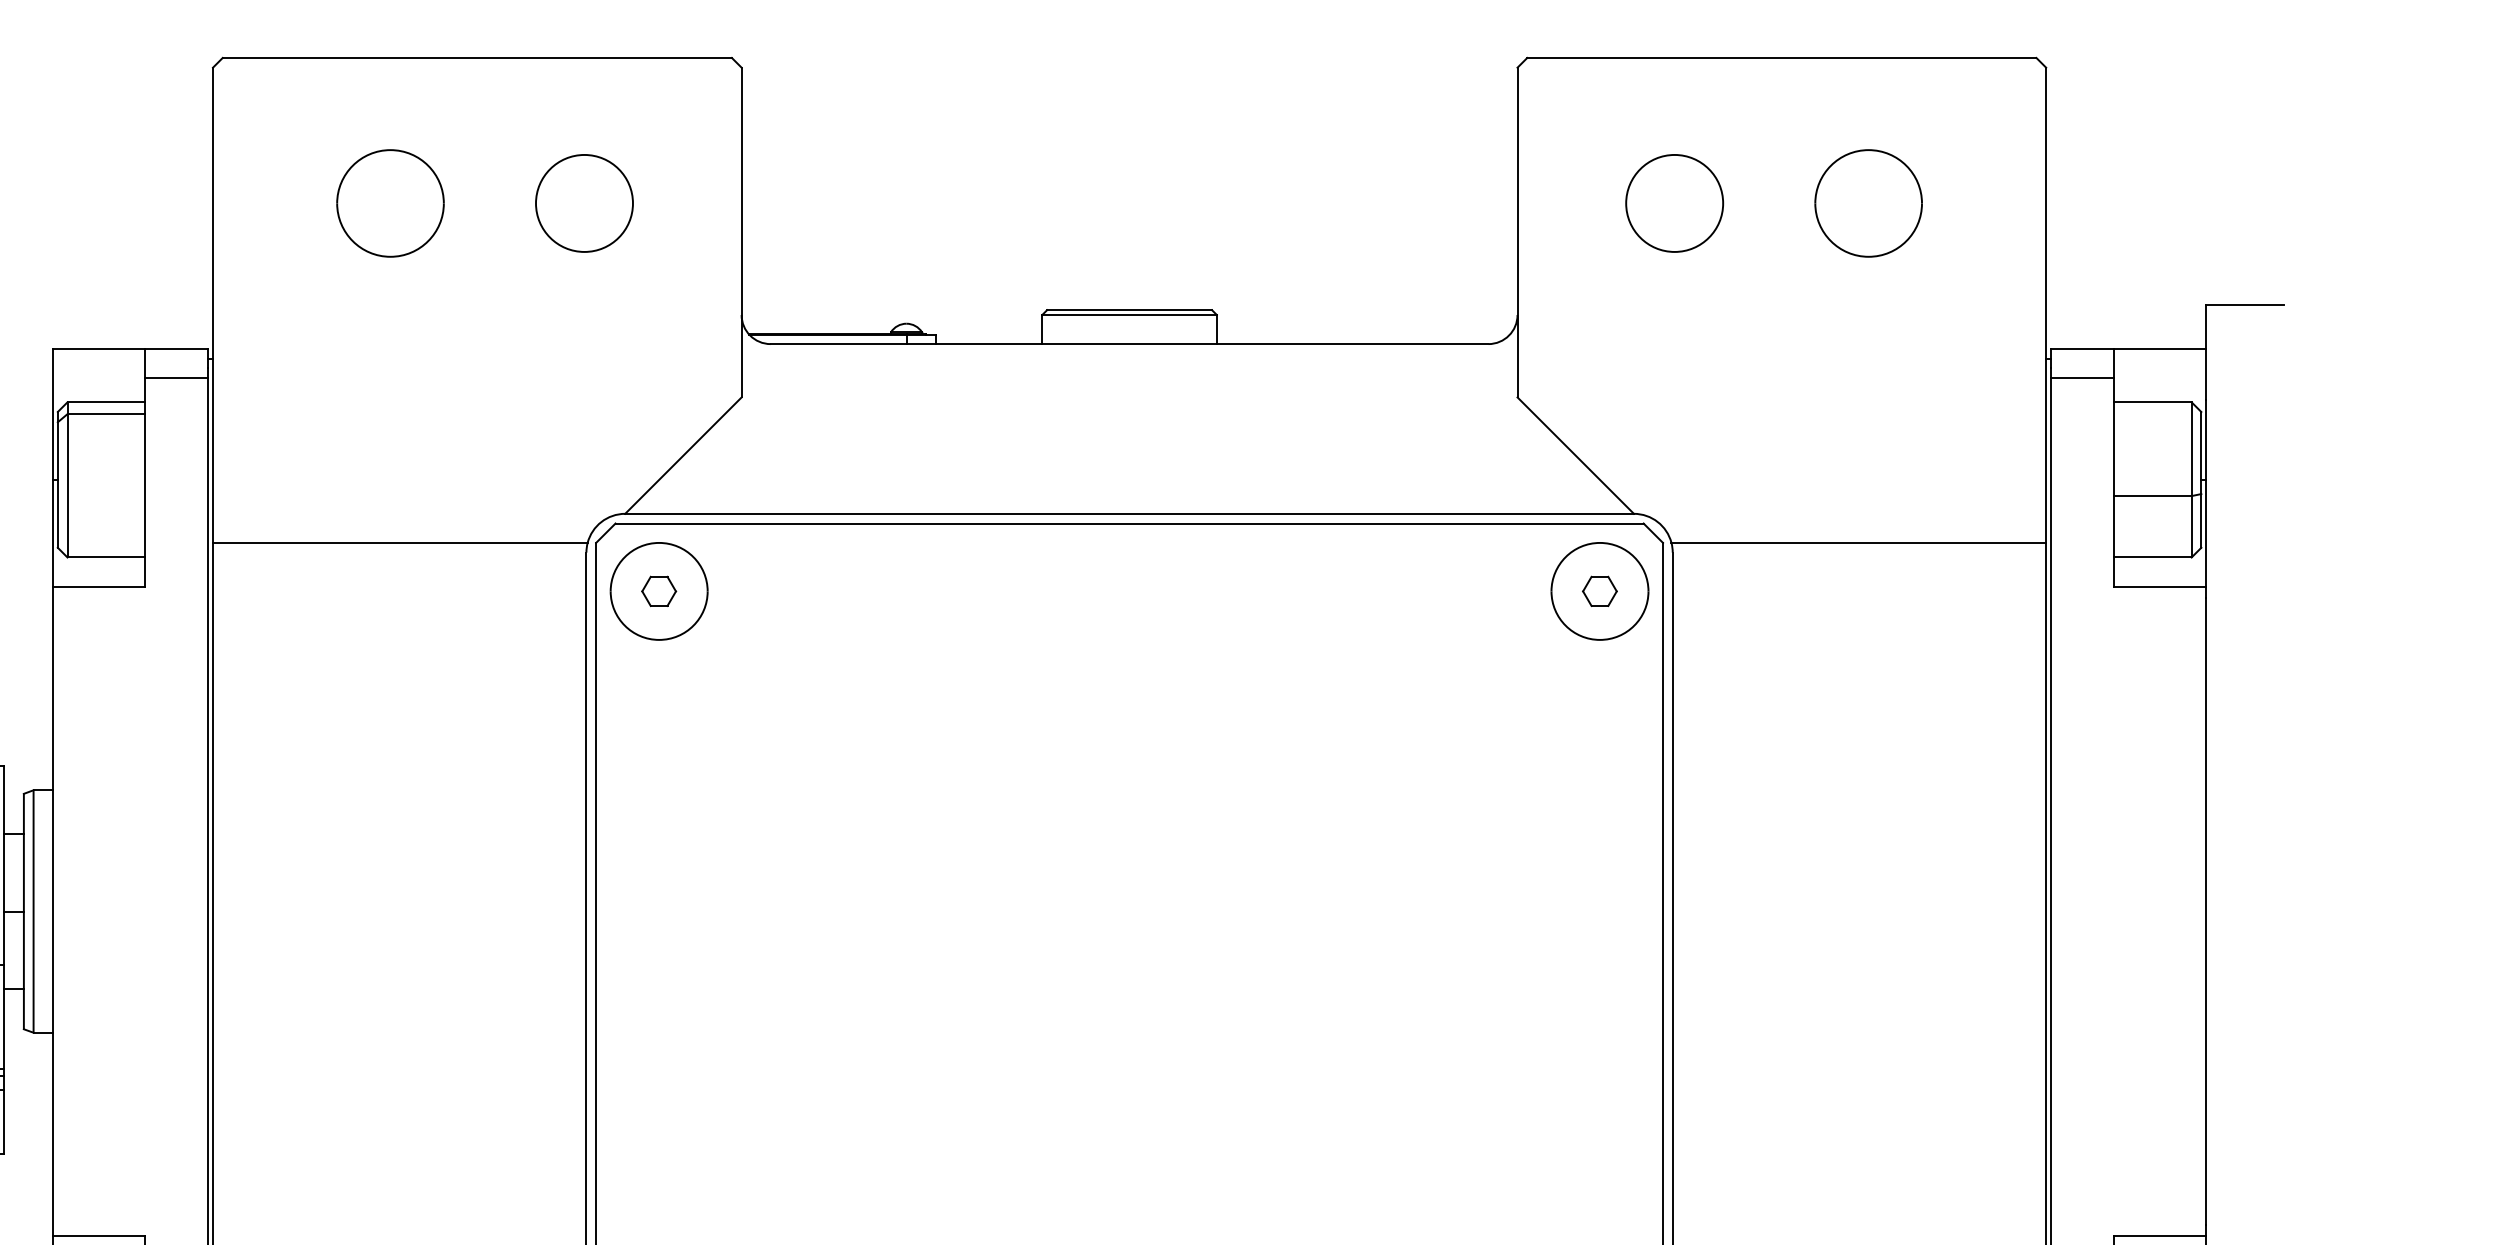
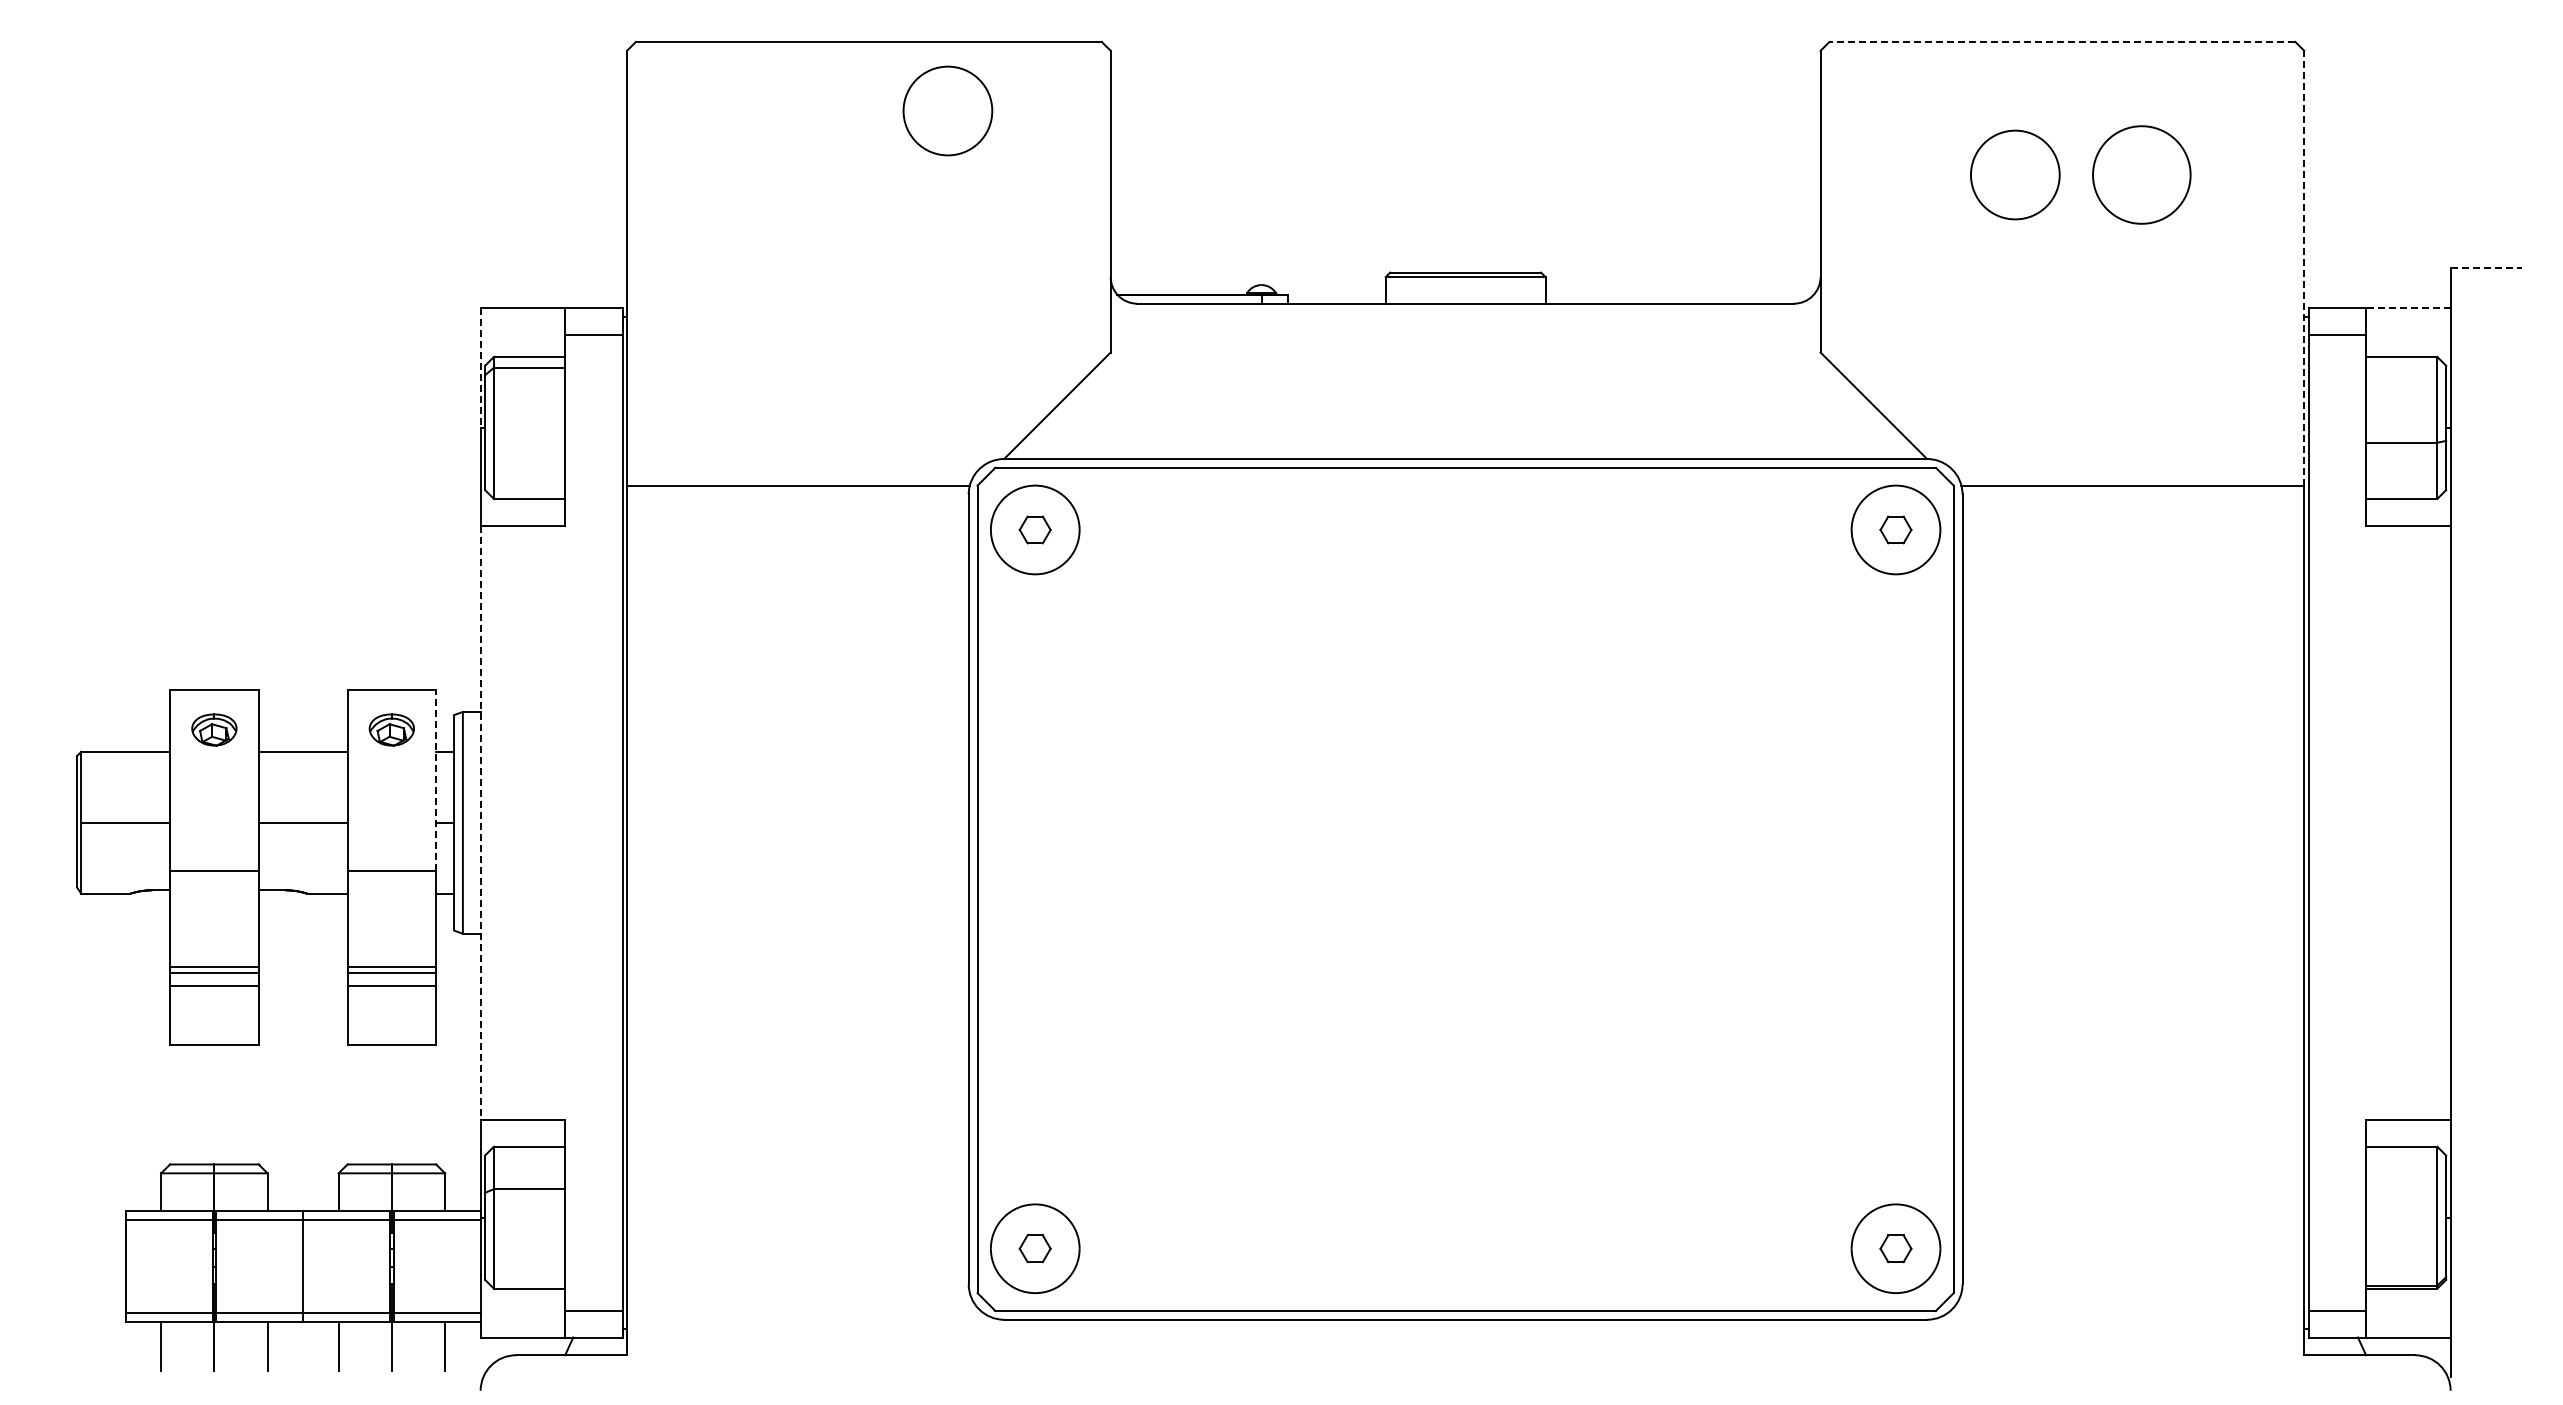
line: (1781, 57) -> (2062, 41), solid -> dashed
part: (390, 202) -> (789, 174), removed
circle: (584, 202) -> (947, 110), moved
circle: (1674, 202) -> (2015, 174), moved
line: (2046, 304) -> (2304, 267), solid -> dashed
line: (2245, 305) -> (2486, 268), solid -> dashed
line: (2159, 349) -> (2407, 308), solid -> dashed
line: (52, 414) -> (480, 368), solid -> dashed
line: (4, 865) -> (436, 780), solid -> dashed
line: (52, 912) -> (480, 823), solid -> dashed

